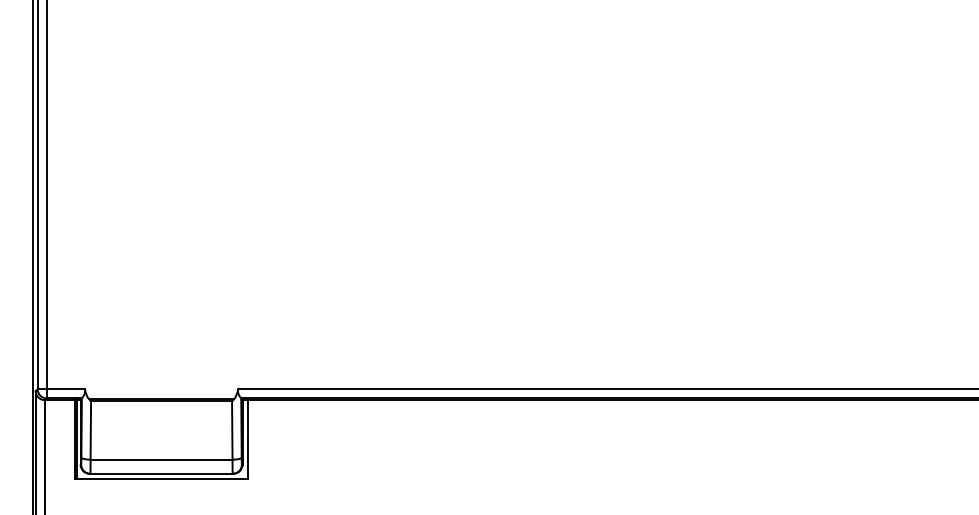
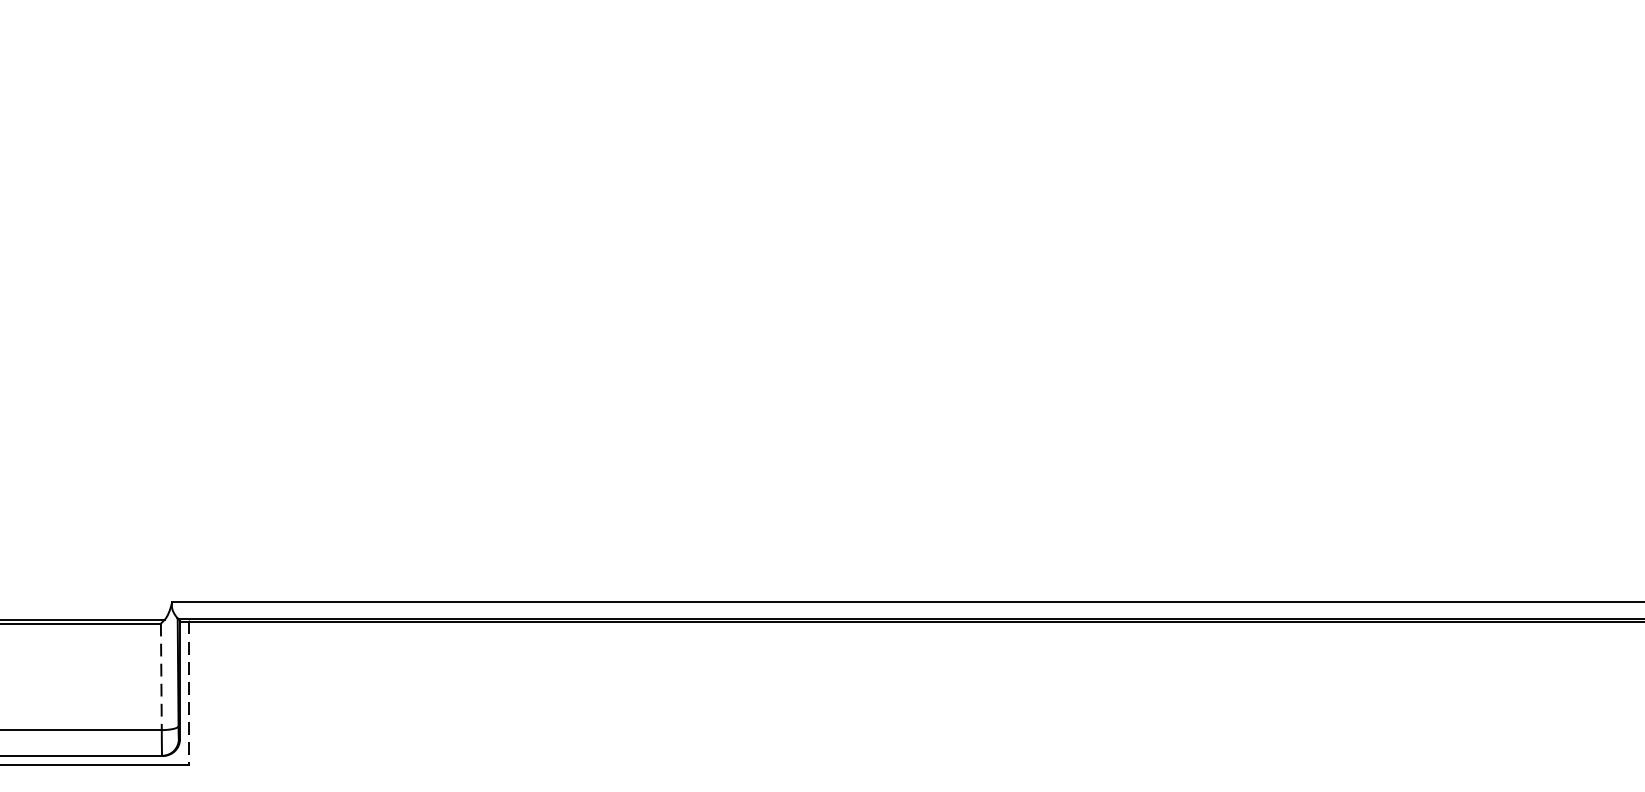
line: (232, 430) -> (161, 676), solid -> dashed
line: (247, 440) -> (189, 695), solid -> dashed

